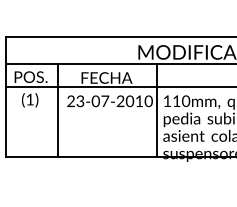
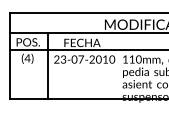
text: (29, 99) -> (27, 58), (1) -> (4)
line: (156, 110) -> (117, 66), removed

